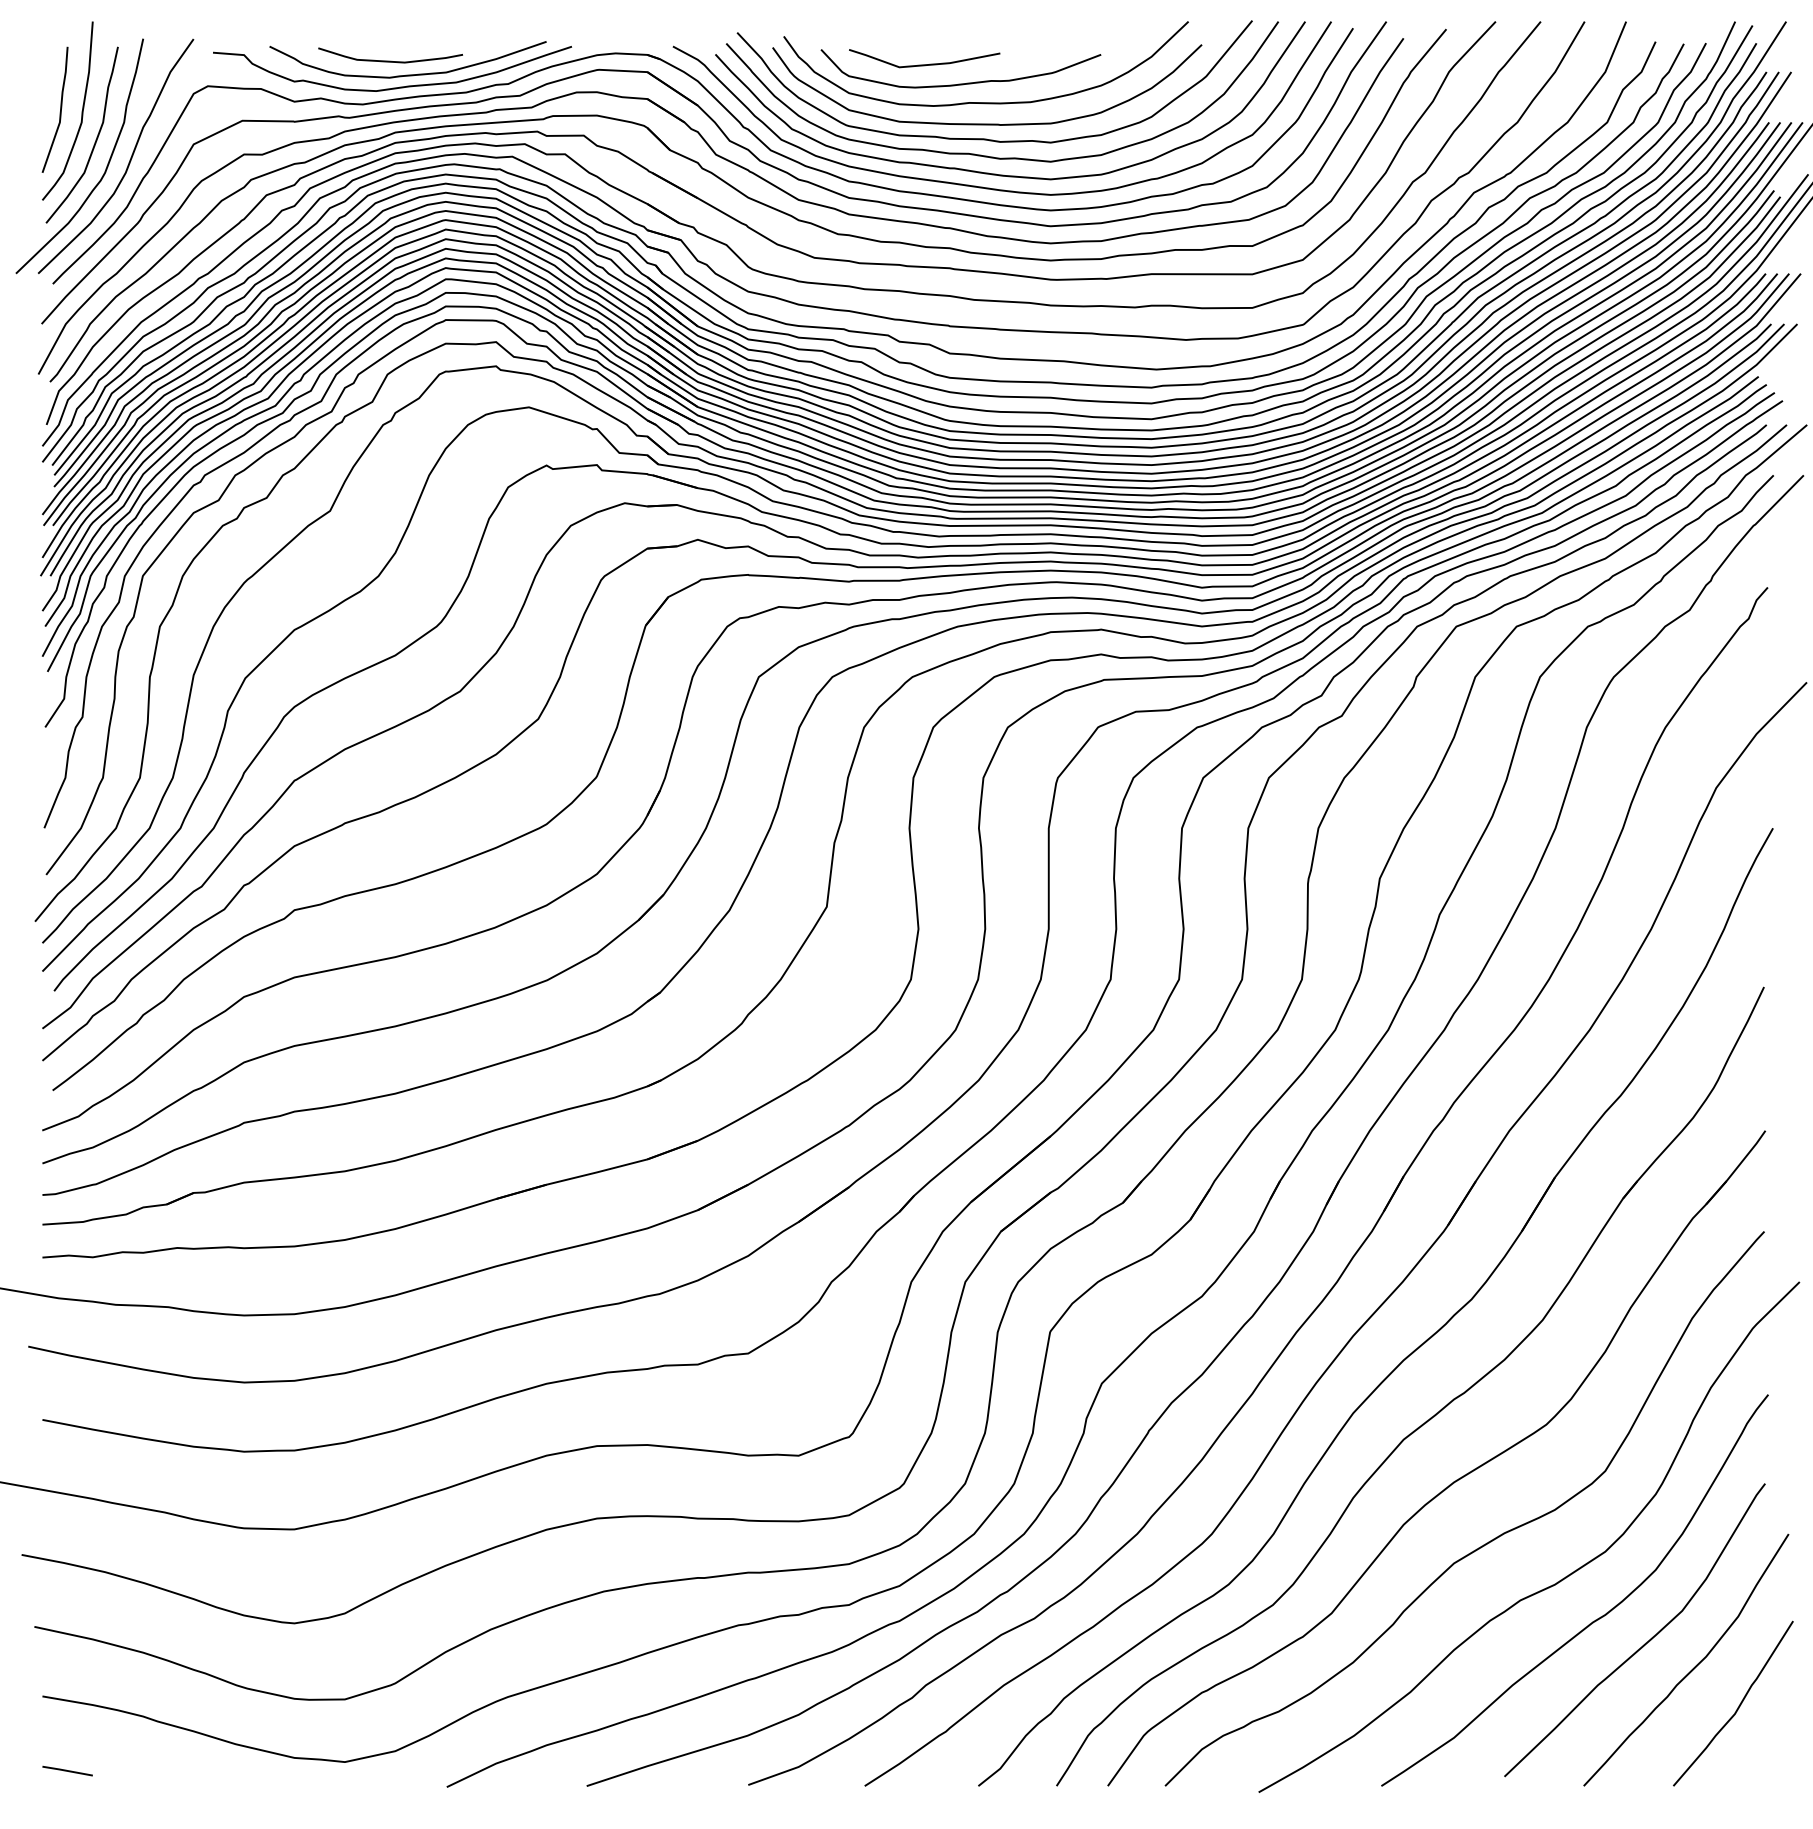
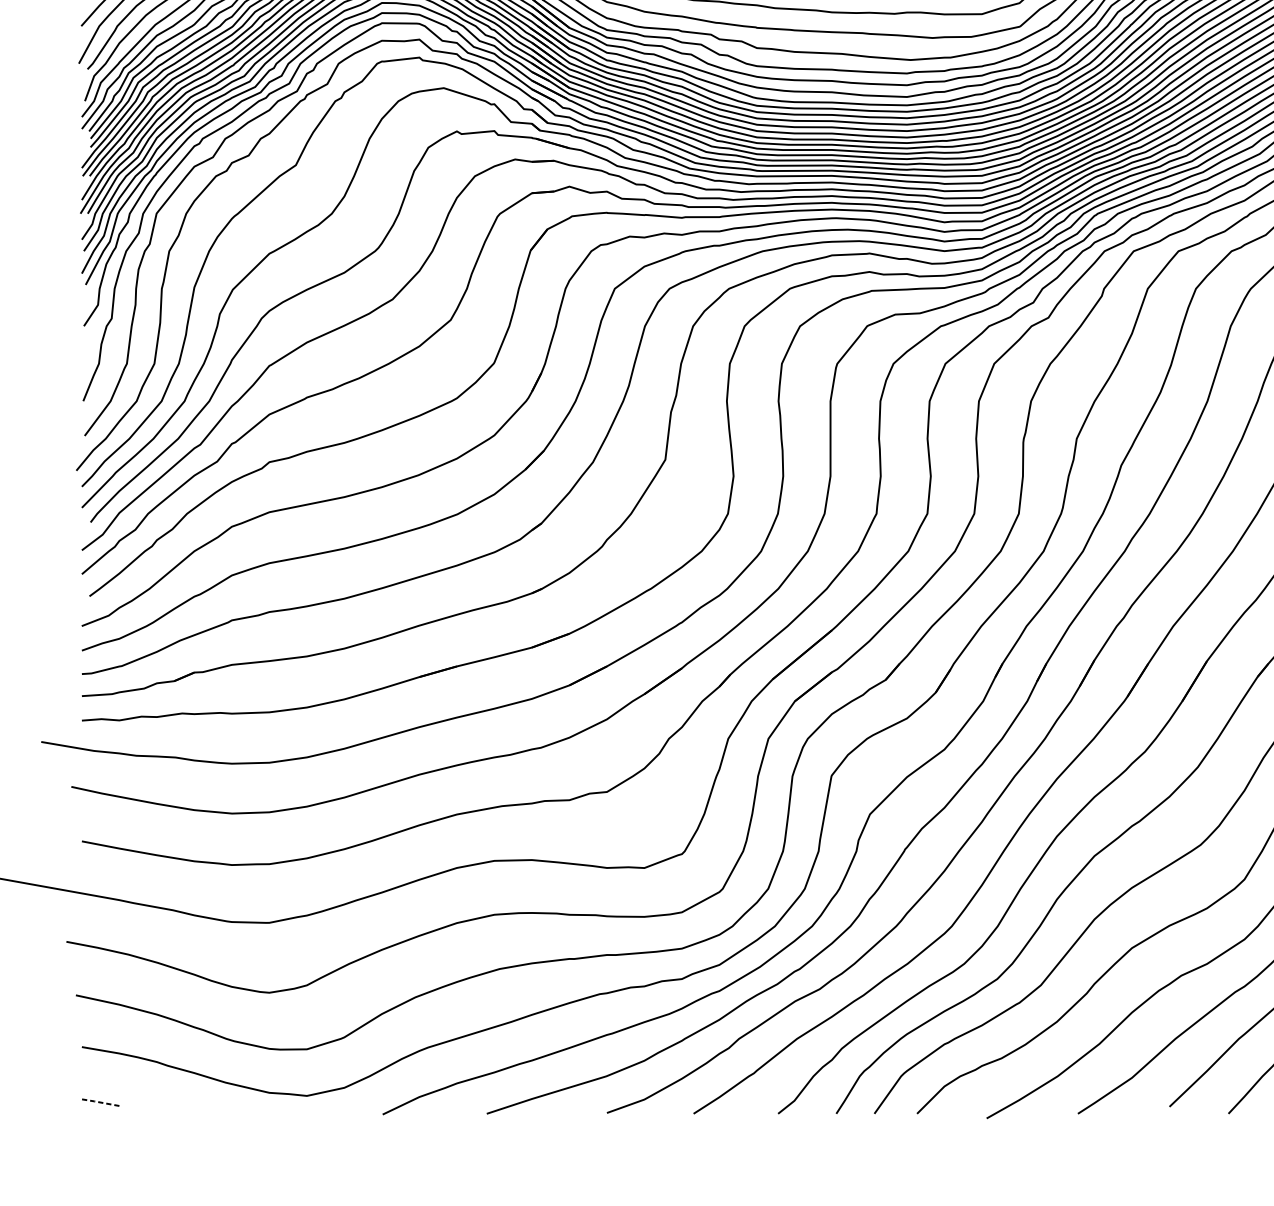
line: (66, 1770) -> (99, 1102), solid -> dashed

